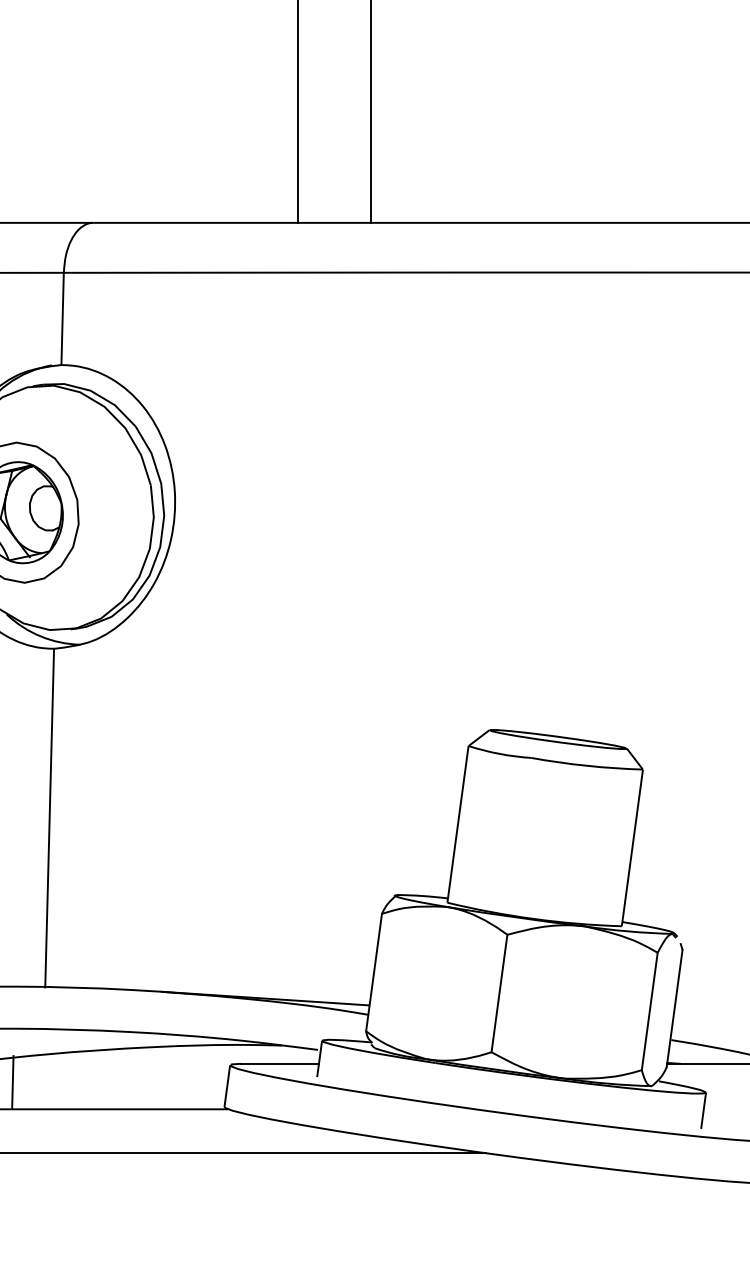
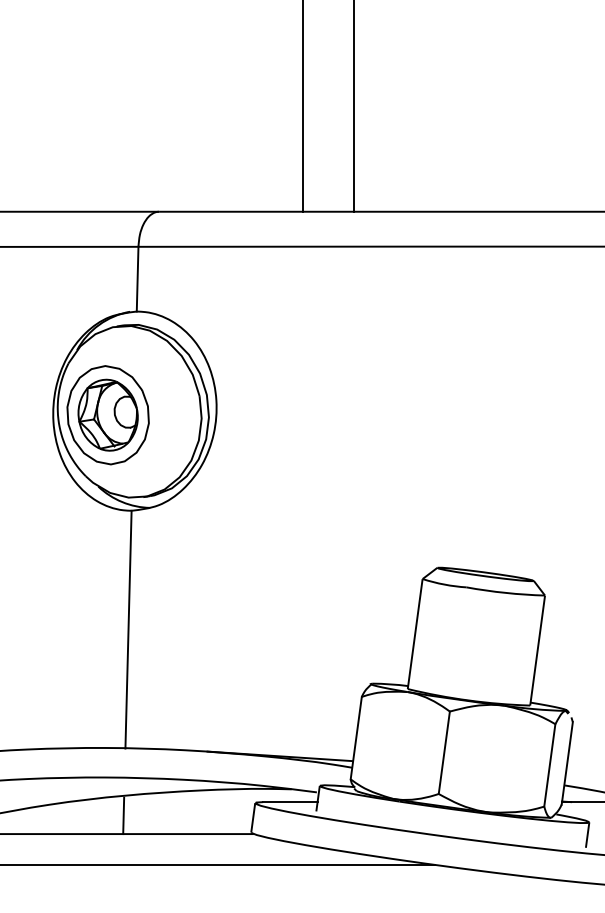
line: (12, 1081) -> (123, 815), moved

